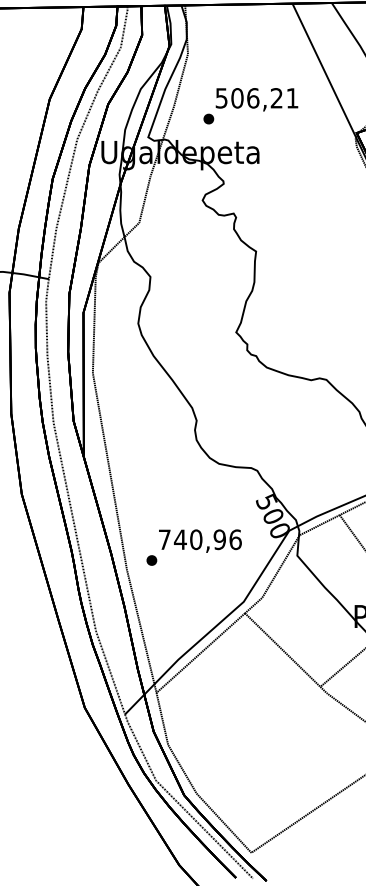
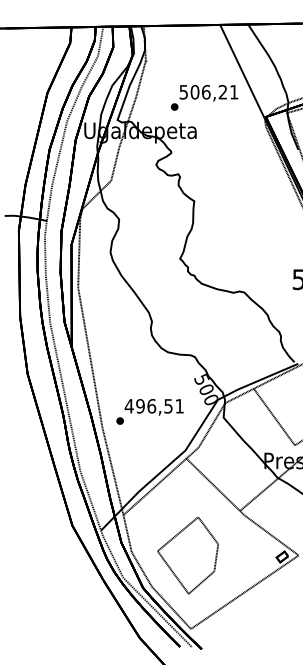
text: (250, 105) -> (204, 97), moved
text: (200, 540) -> (154, 406), 740,96 -> 496,51
part: (246, 749) -> (187, 555), added

